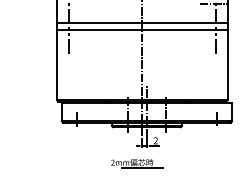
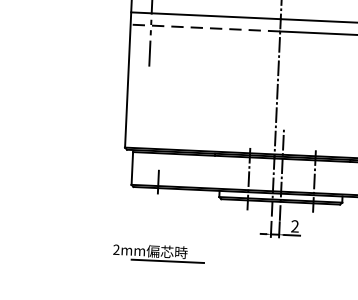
line: (99, 30) -> (204, 28), solid -> dashed
part: (137, 163) -> (159, 253), moved

